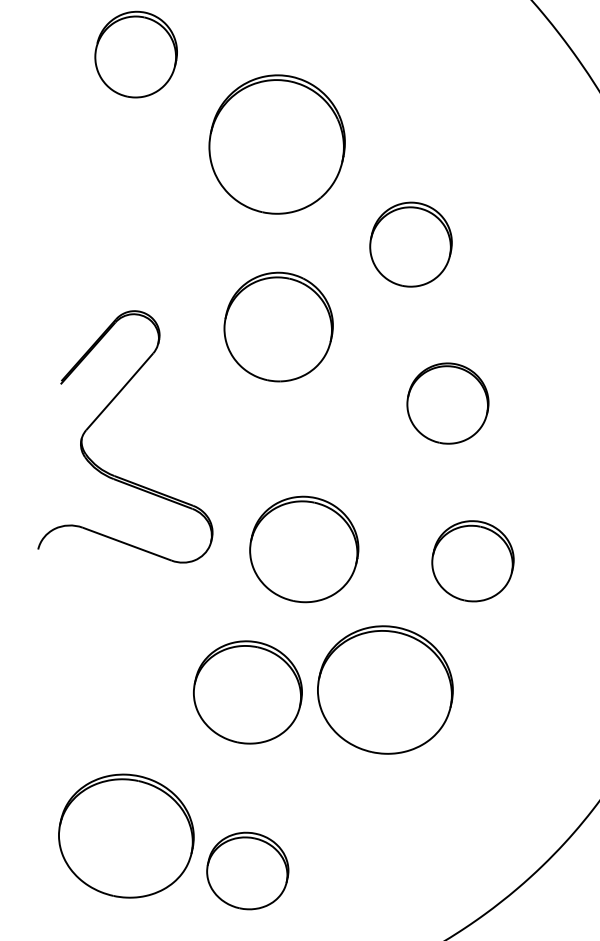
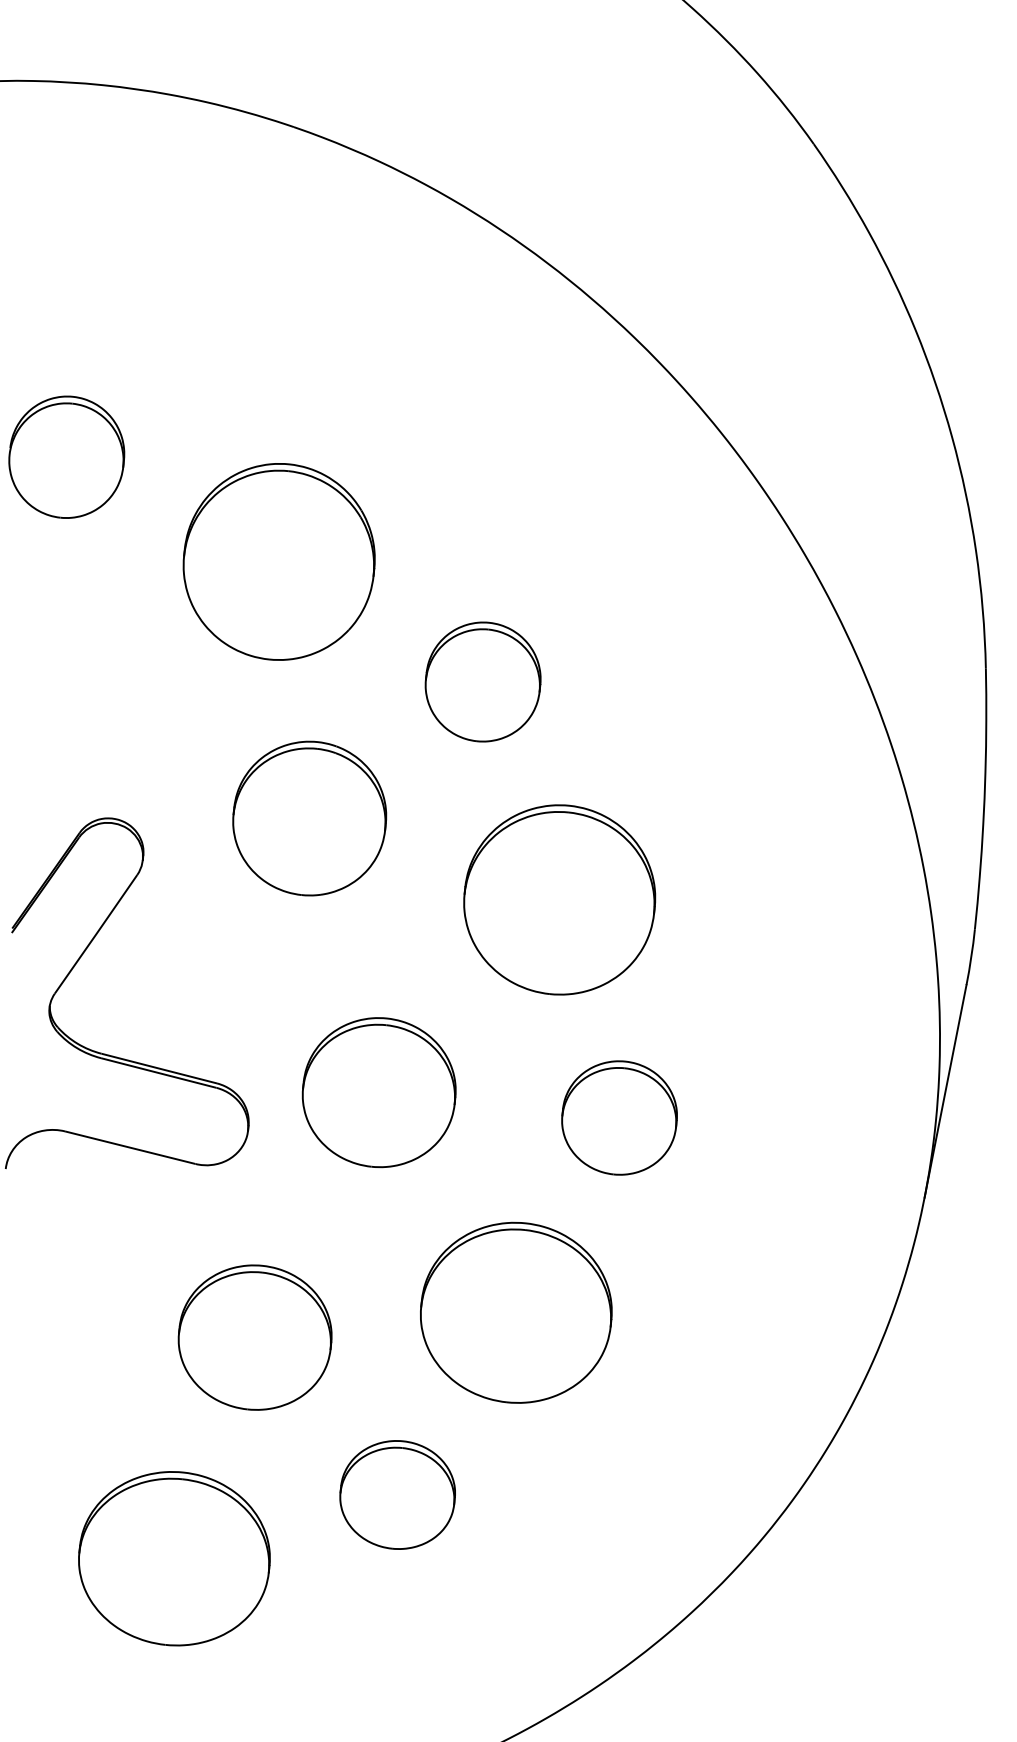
part: (447, 403) -> (559, 899), size x1.67
part: (303, 549) -> (378, 1092), moved
part: (247, 692) -> (254, 1337), moved
part: (247, 870) -> (397, 1494), moved

